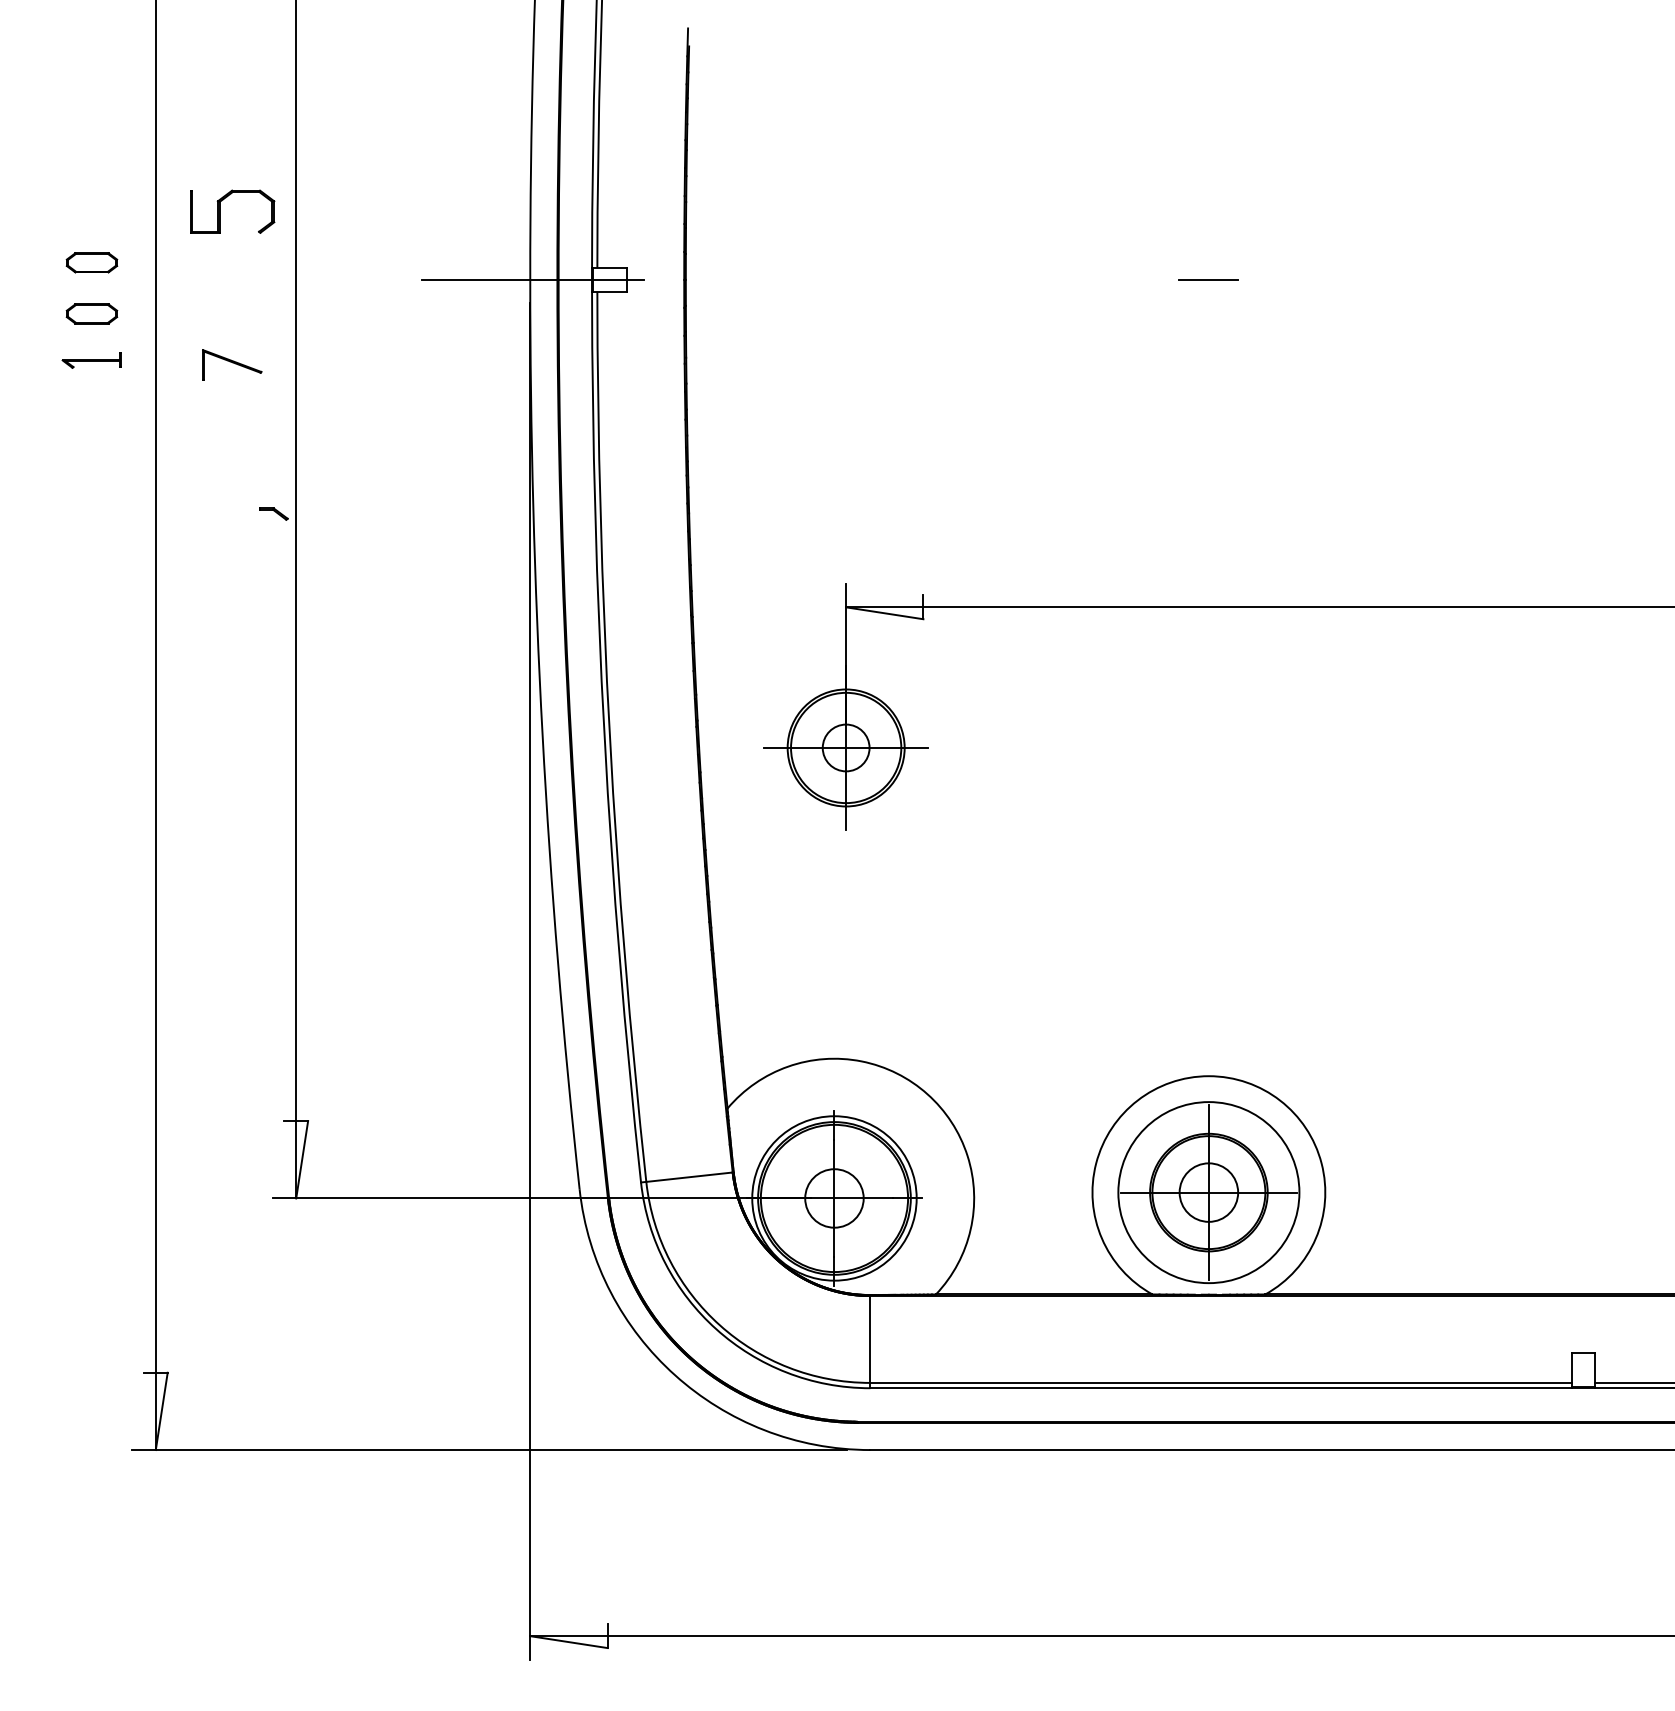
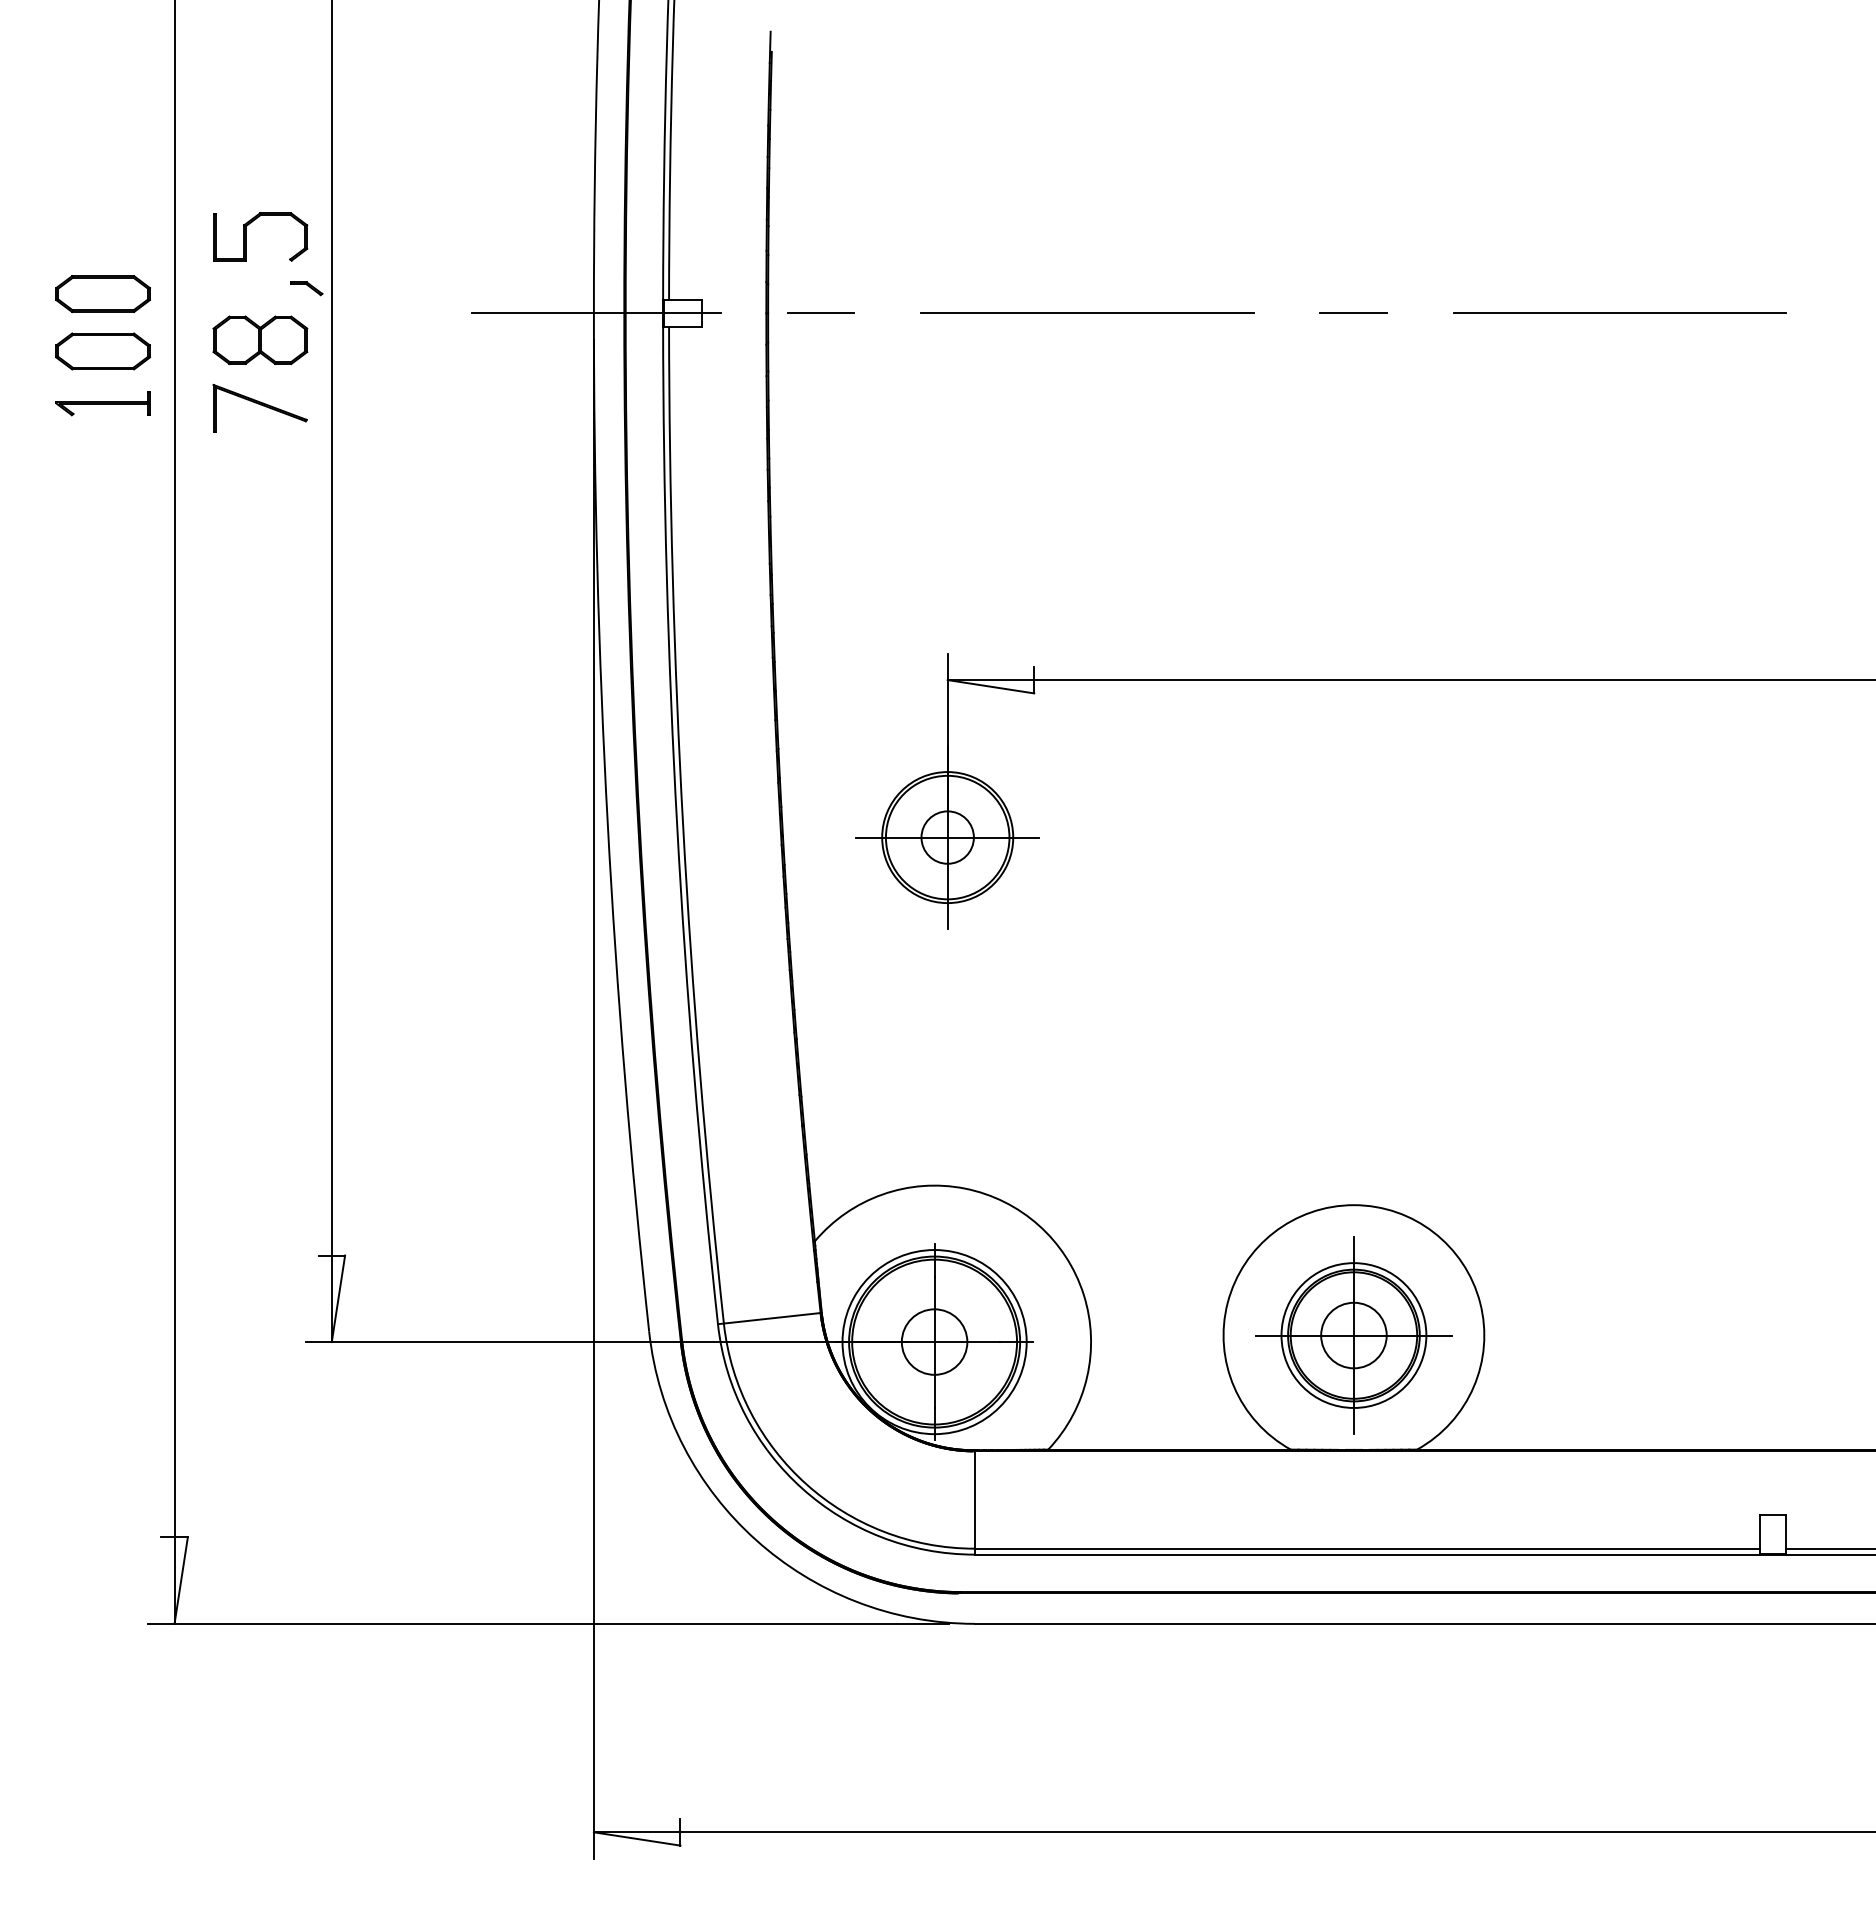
part: (91, 263) -> (102, 294), size x1.67
line: (732, 279) -> (820, 312), added
line: (970, 280) -> (1087, 313), added
line: (1446, 280) -> (1619, 313), added
part: (232, 303) -> (260, 339), added
part: (91, 313) -> (102, 351), size x1.67
part: (91, 360) -> (102, 403), size x1.43
part: (231, 364) -> (259, 408), size x1.43
part: (273, 513) -> (306, 288), moved
circle: (1208, 1192) -> (1353, 1335), size x0.71

